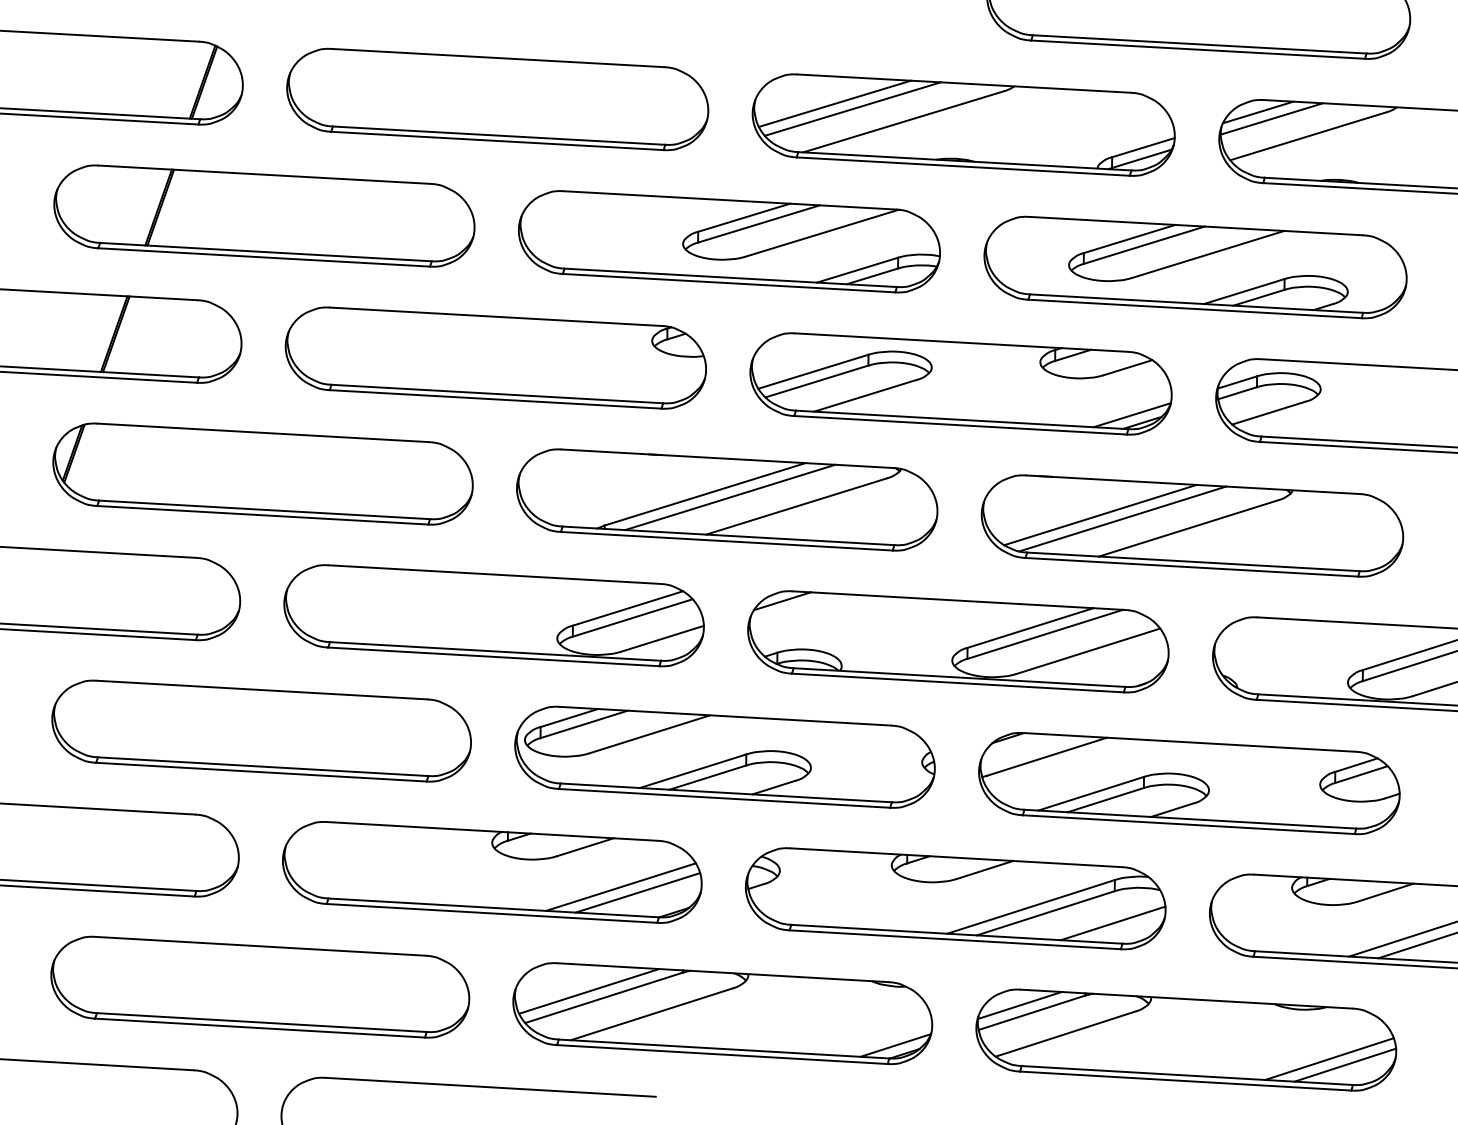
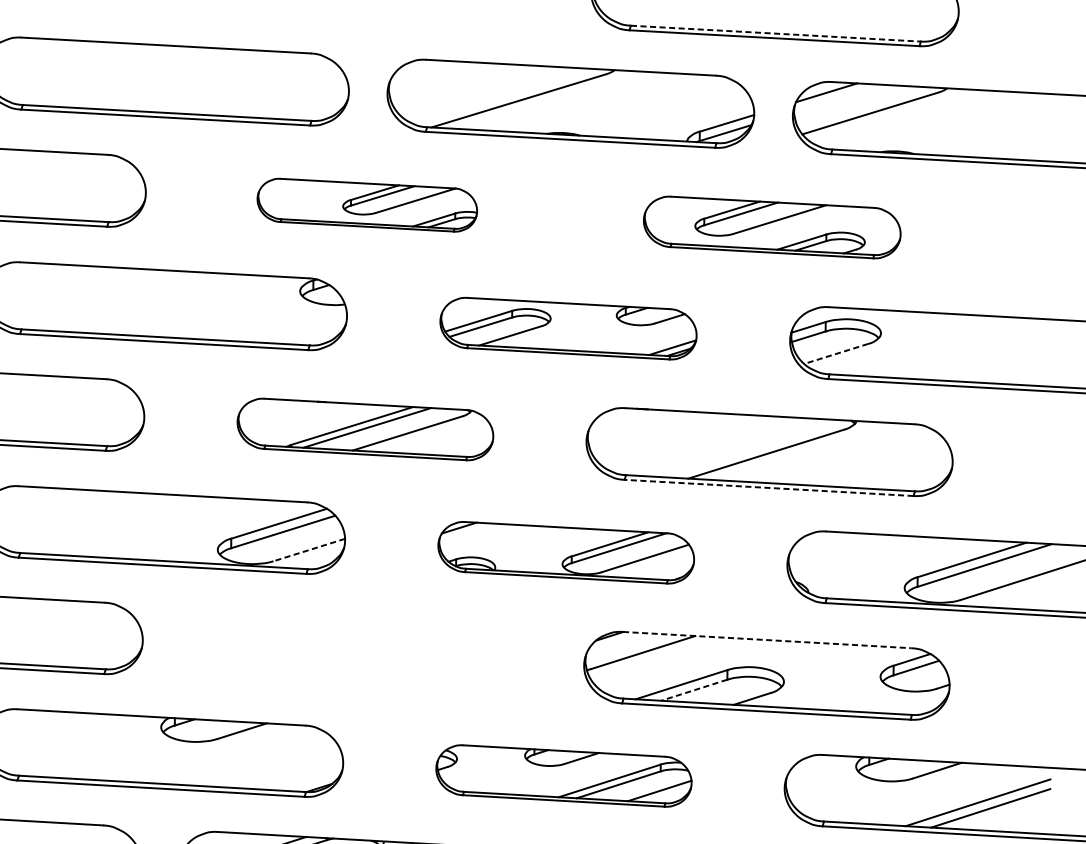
line: (1200, 44) -> (776, 33), solid -> dashed
line: (834, 103) -> (458, 85), removed
line: (852, 108) -> (474, 89), removed
line: (1271, 118) -> (838, 98), removed
part: (729, 241) -> (367, 204), size x0.6
part: (1195, 267) -> (772, 227), size x0.7
part: (960, 383) -> (568, 328), size x0.7
line: (1269, 413) -> (836, 354), solid -> dashed
part: (727, 499) -> (365, 429), size x0.7
line: (1100, 514) -> (689, 442), removed
line: (1122, 518) -> (708, 445), removed
line: (1191, 567) -> (768, 488), solid -> dashed
line: (662, 638) -> (309, 549), solid -> dashed
part: (958, 641) -> (566, 552), size x0.7
line: (1190, 742) -> (767, 640), solid -> dashed
part: (724, 756) -> (363, 652), removed
line: (1105, 800) -> (694, 690), solid -> dashed
line: (620, 886) -> (272, 765), removed
line: (637, 892) -> (287, 770), removed
part: (955, 898) -> (563, 775), size x0.7

